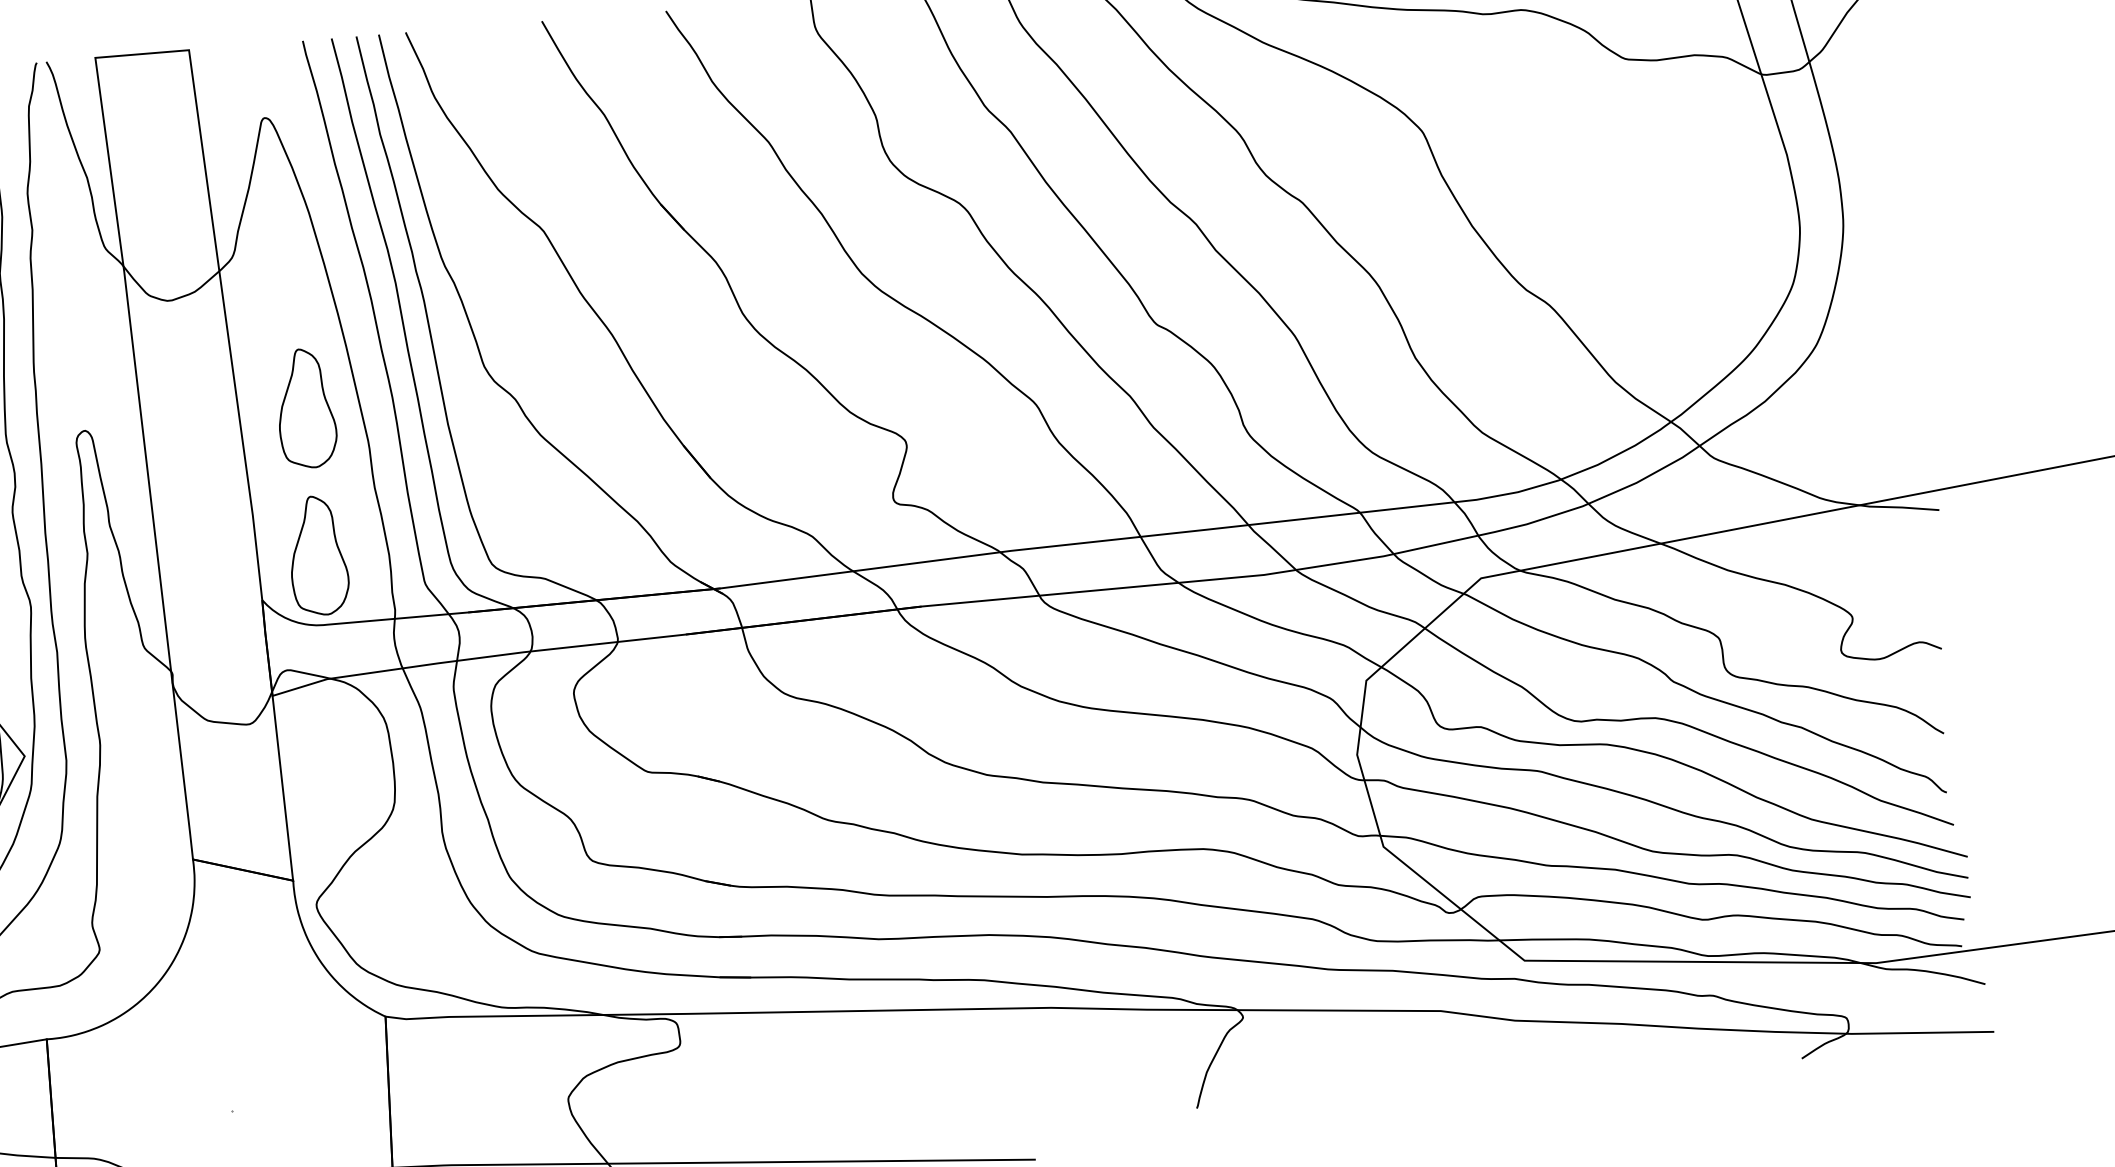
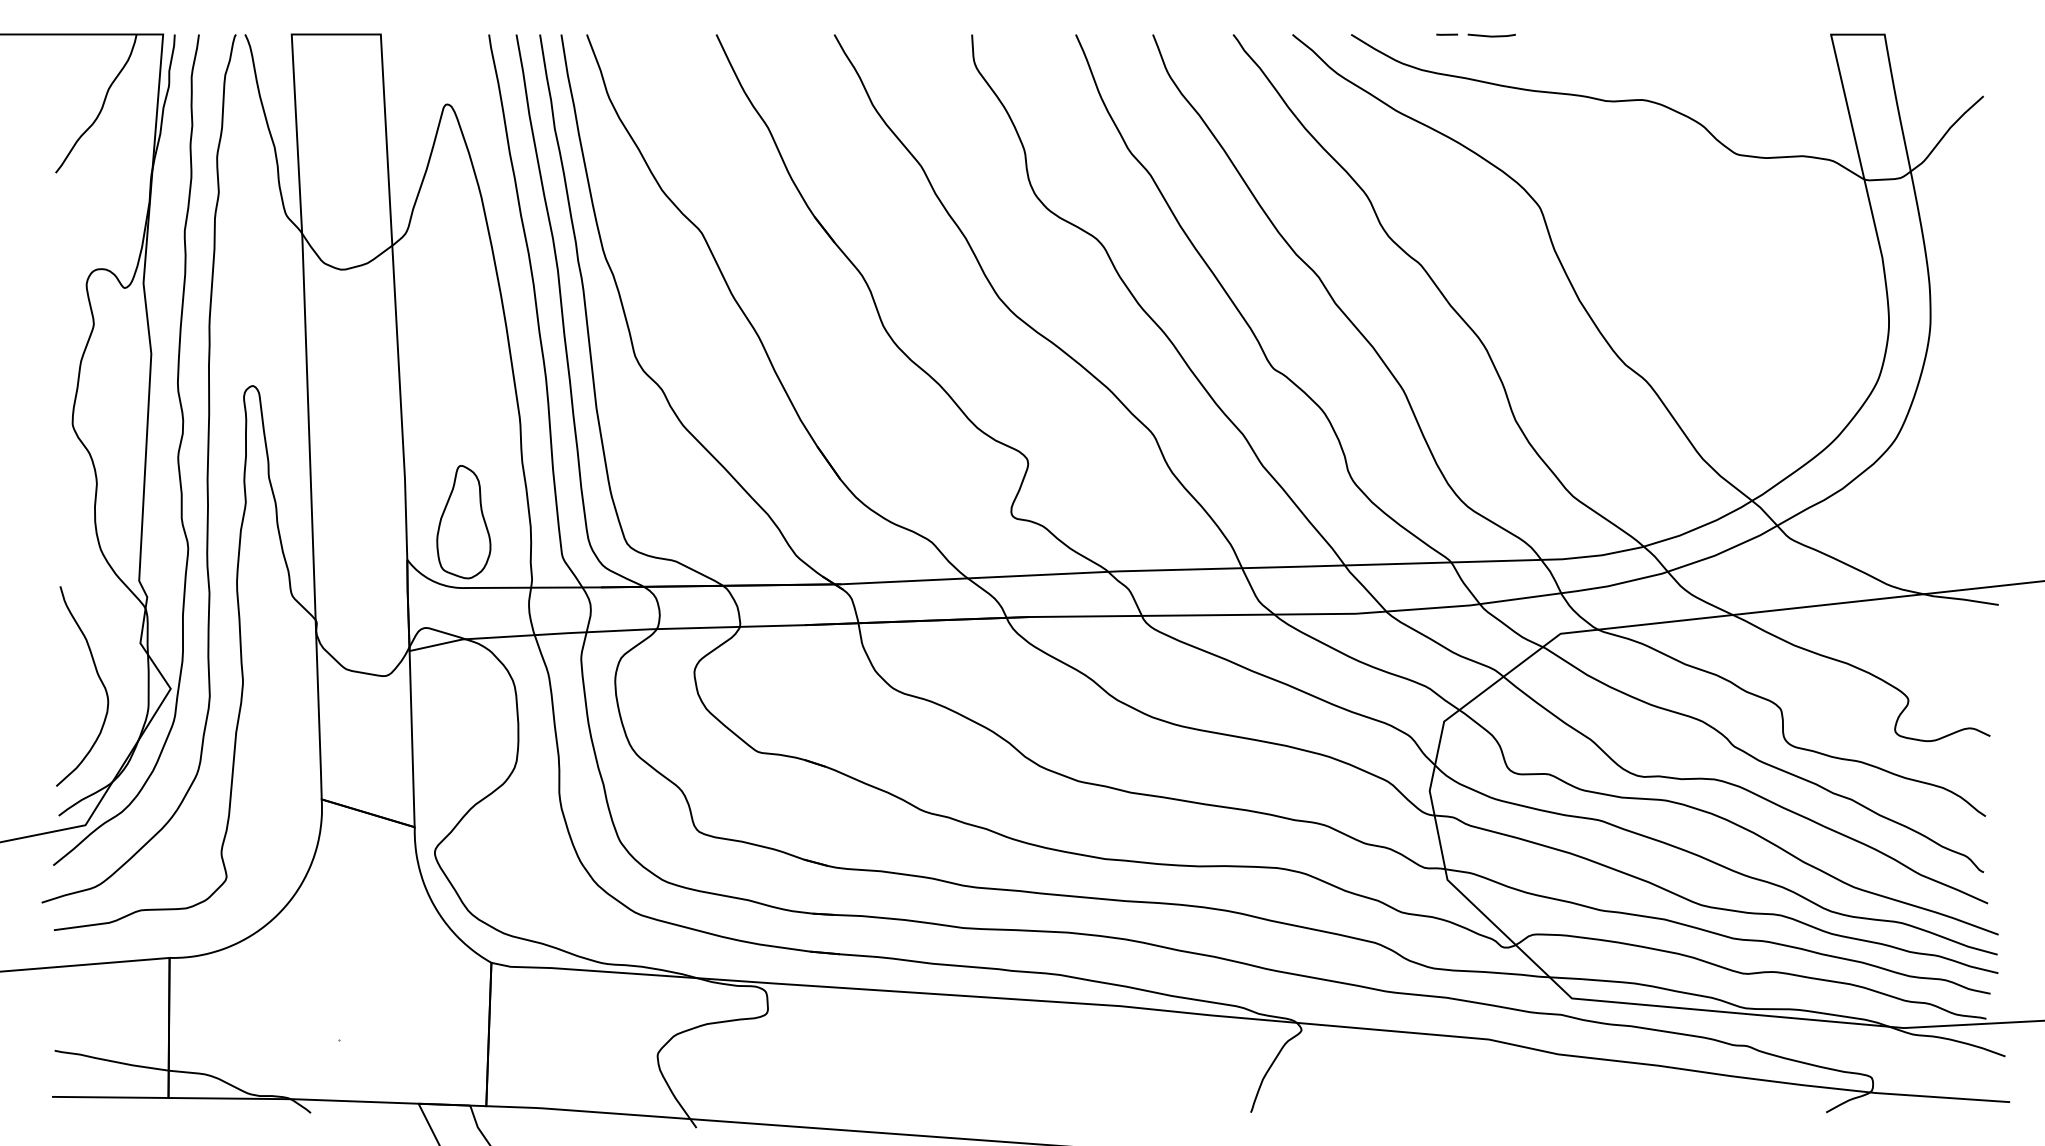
part: (306, 408) -> (463, 382), removed

